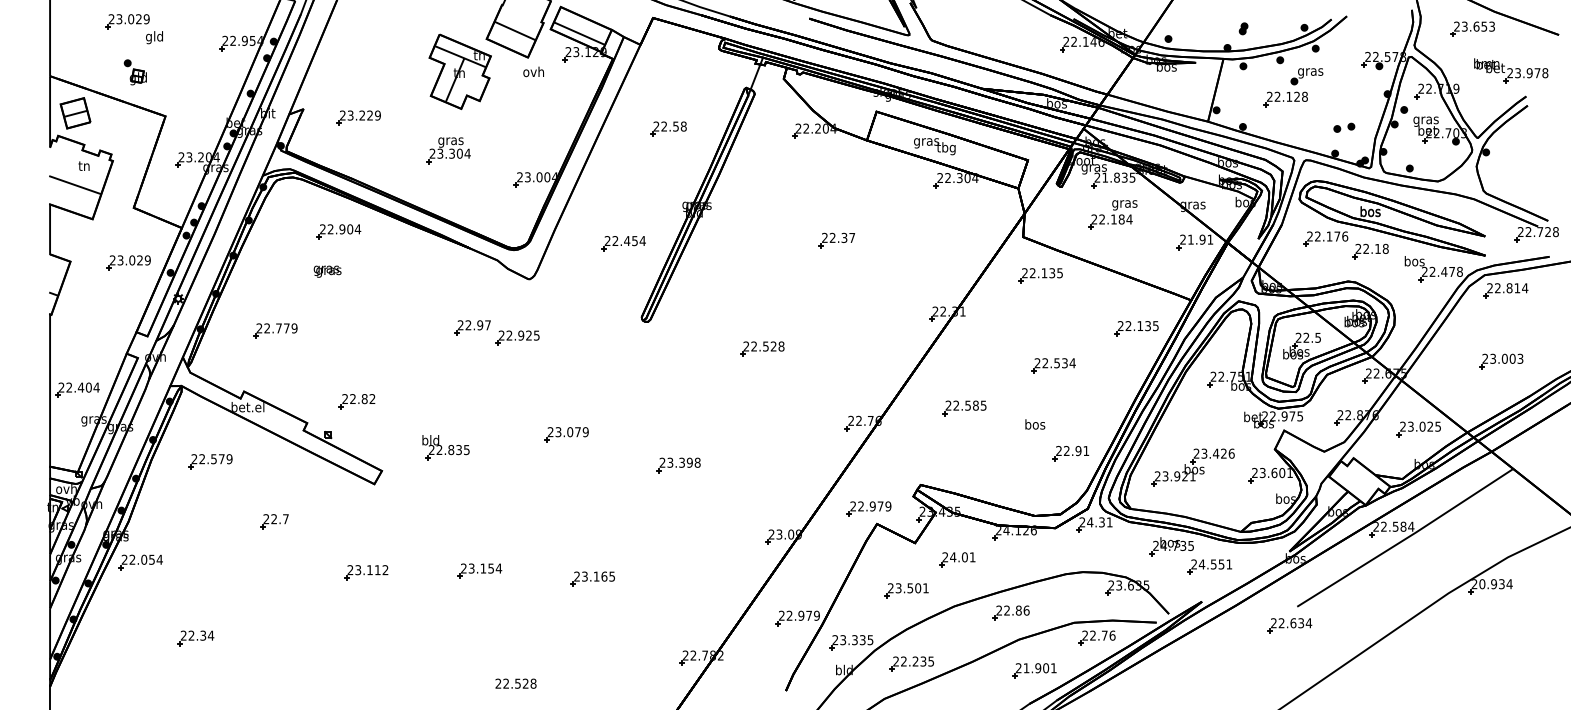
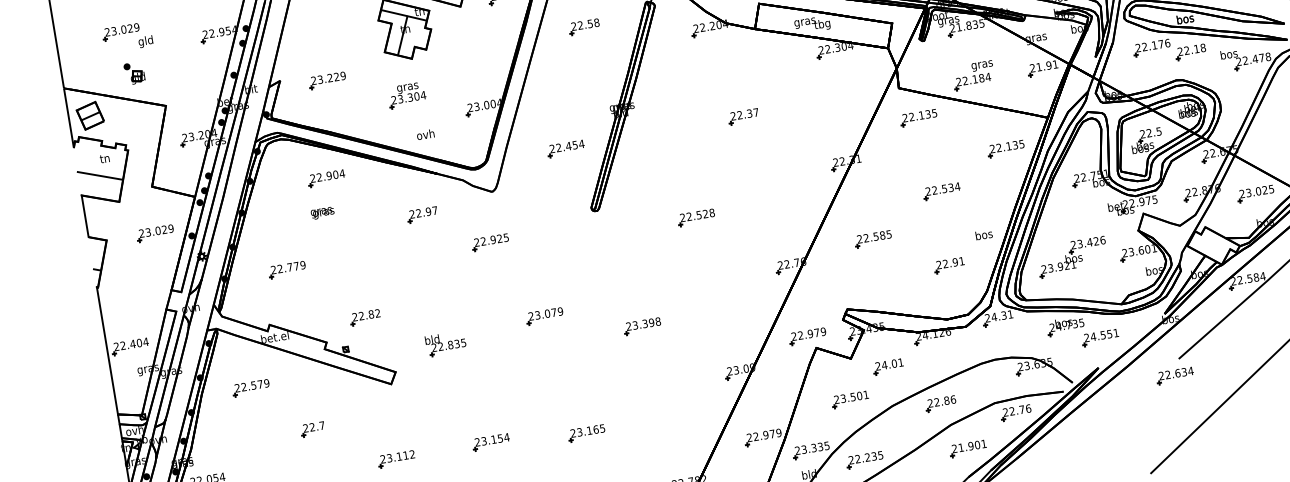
text: (533, 71) -> (425, 134), moved
part: (668, 128) -> (584, 26), moved
part: (1112, 214) -> (973, 75), moved
part: (472, 327) -> (422, 214), moved
text: (1035, 424) -> (984, 234), moved
part: (1070, 453) -> (949, 265), moved

